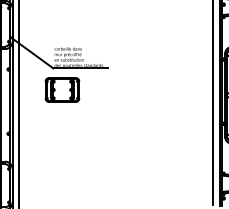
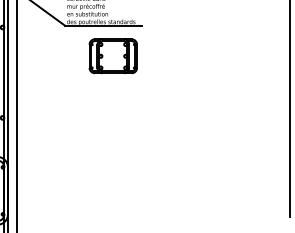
part: (62, 89) -> (113, 55), moved

